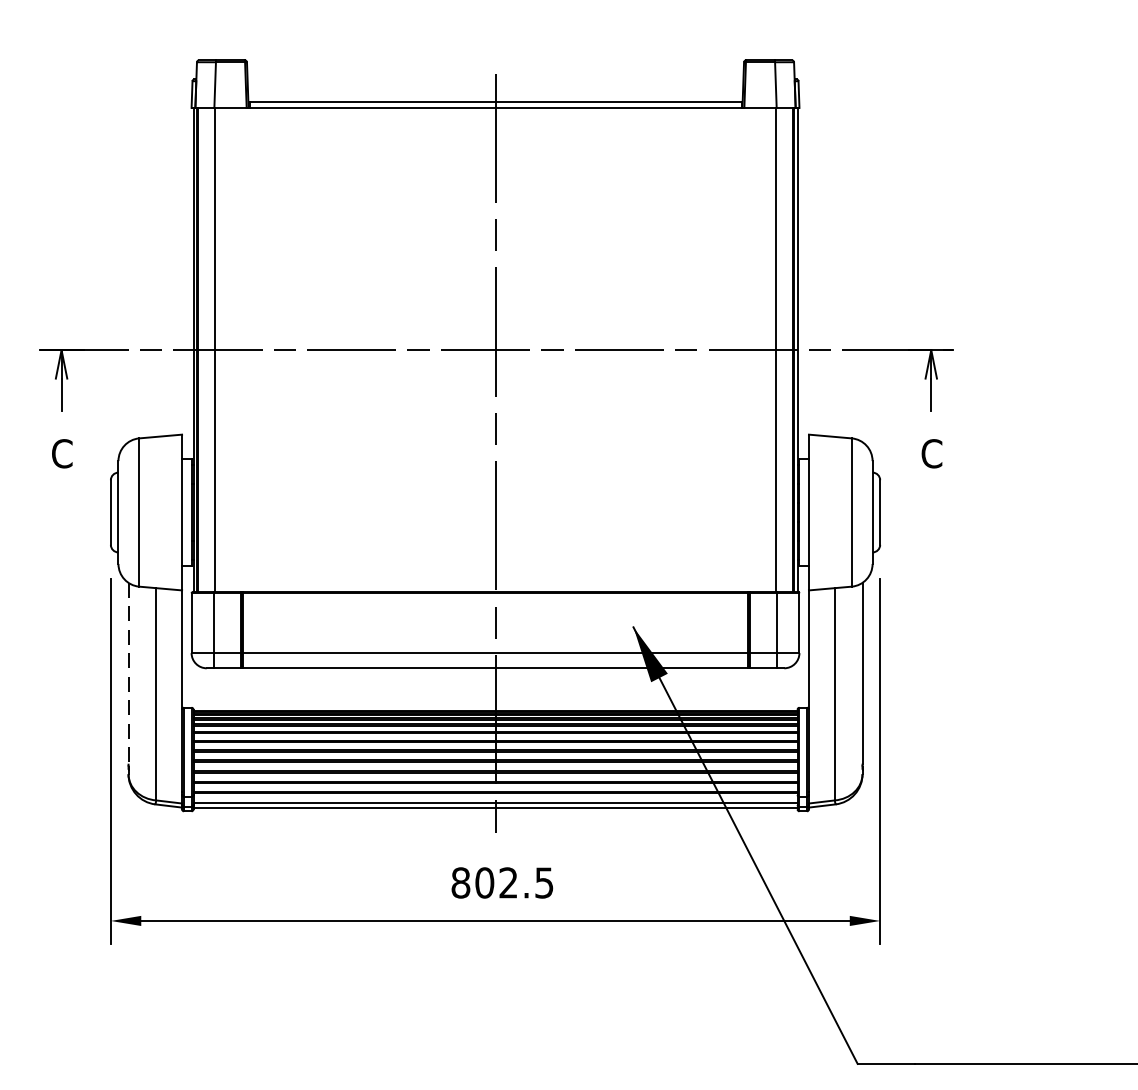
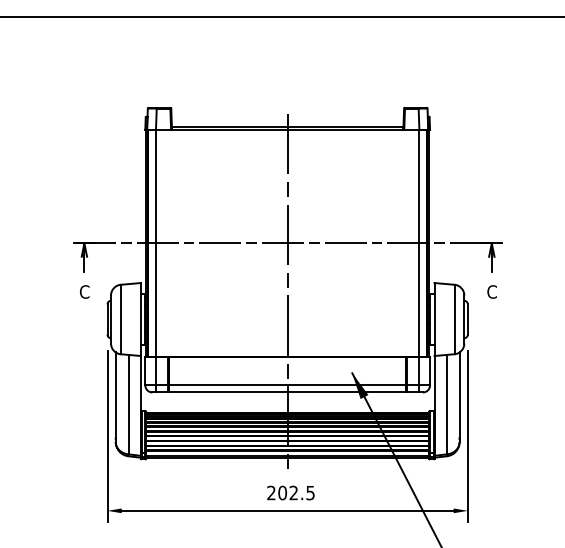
line: (127, 674) -> (115, 395), dashed -> solid
text: (460, 881) -> (271, 492), 802.5 -> 202.5

